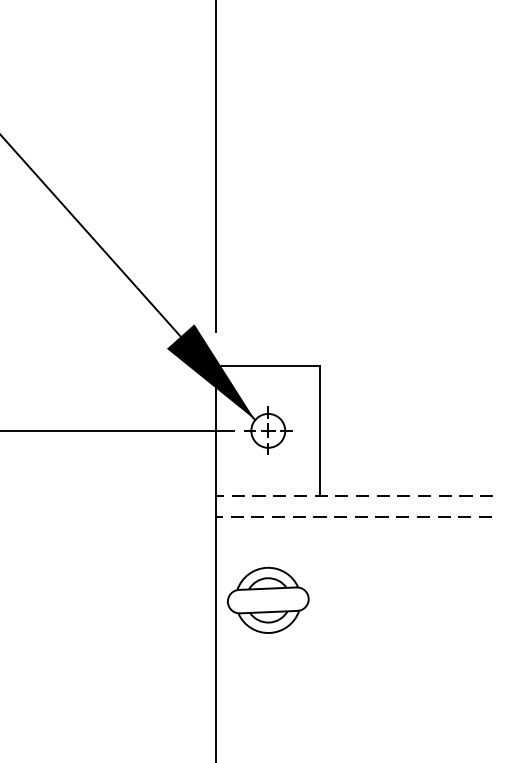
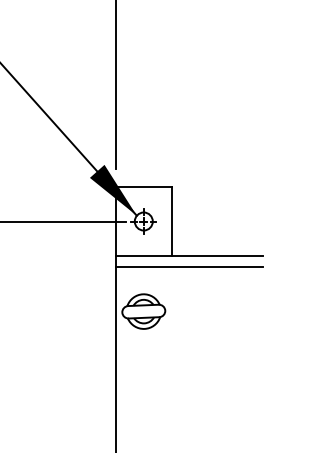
line: (354, 496) -> (189, 256), dashed -> solid
line: (352, 517) -> (188, 267), dashed -> solid

